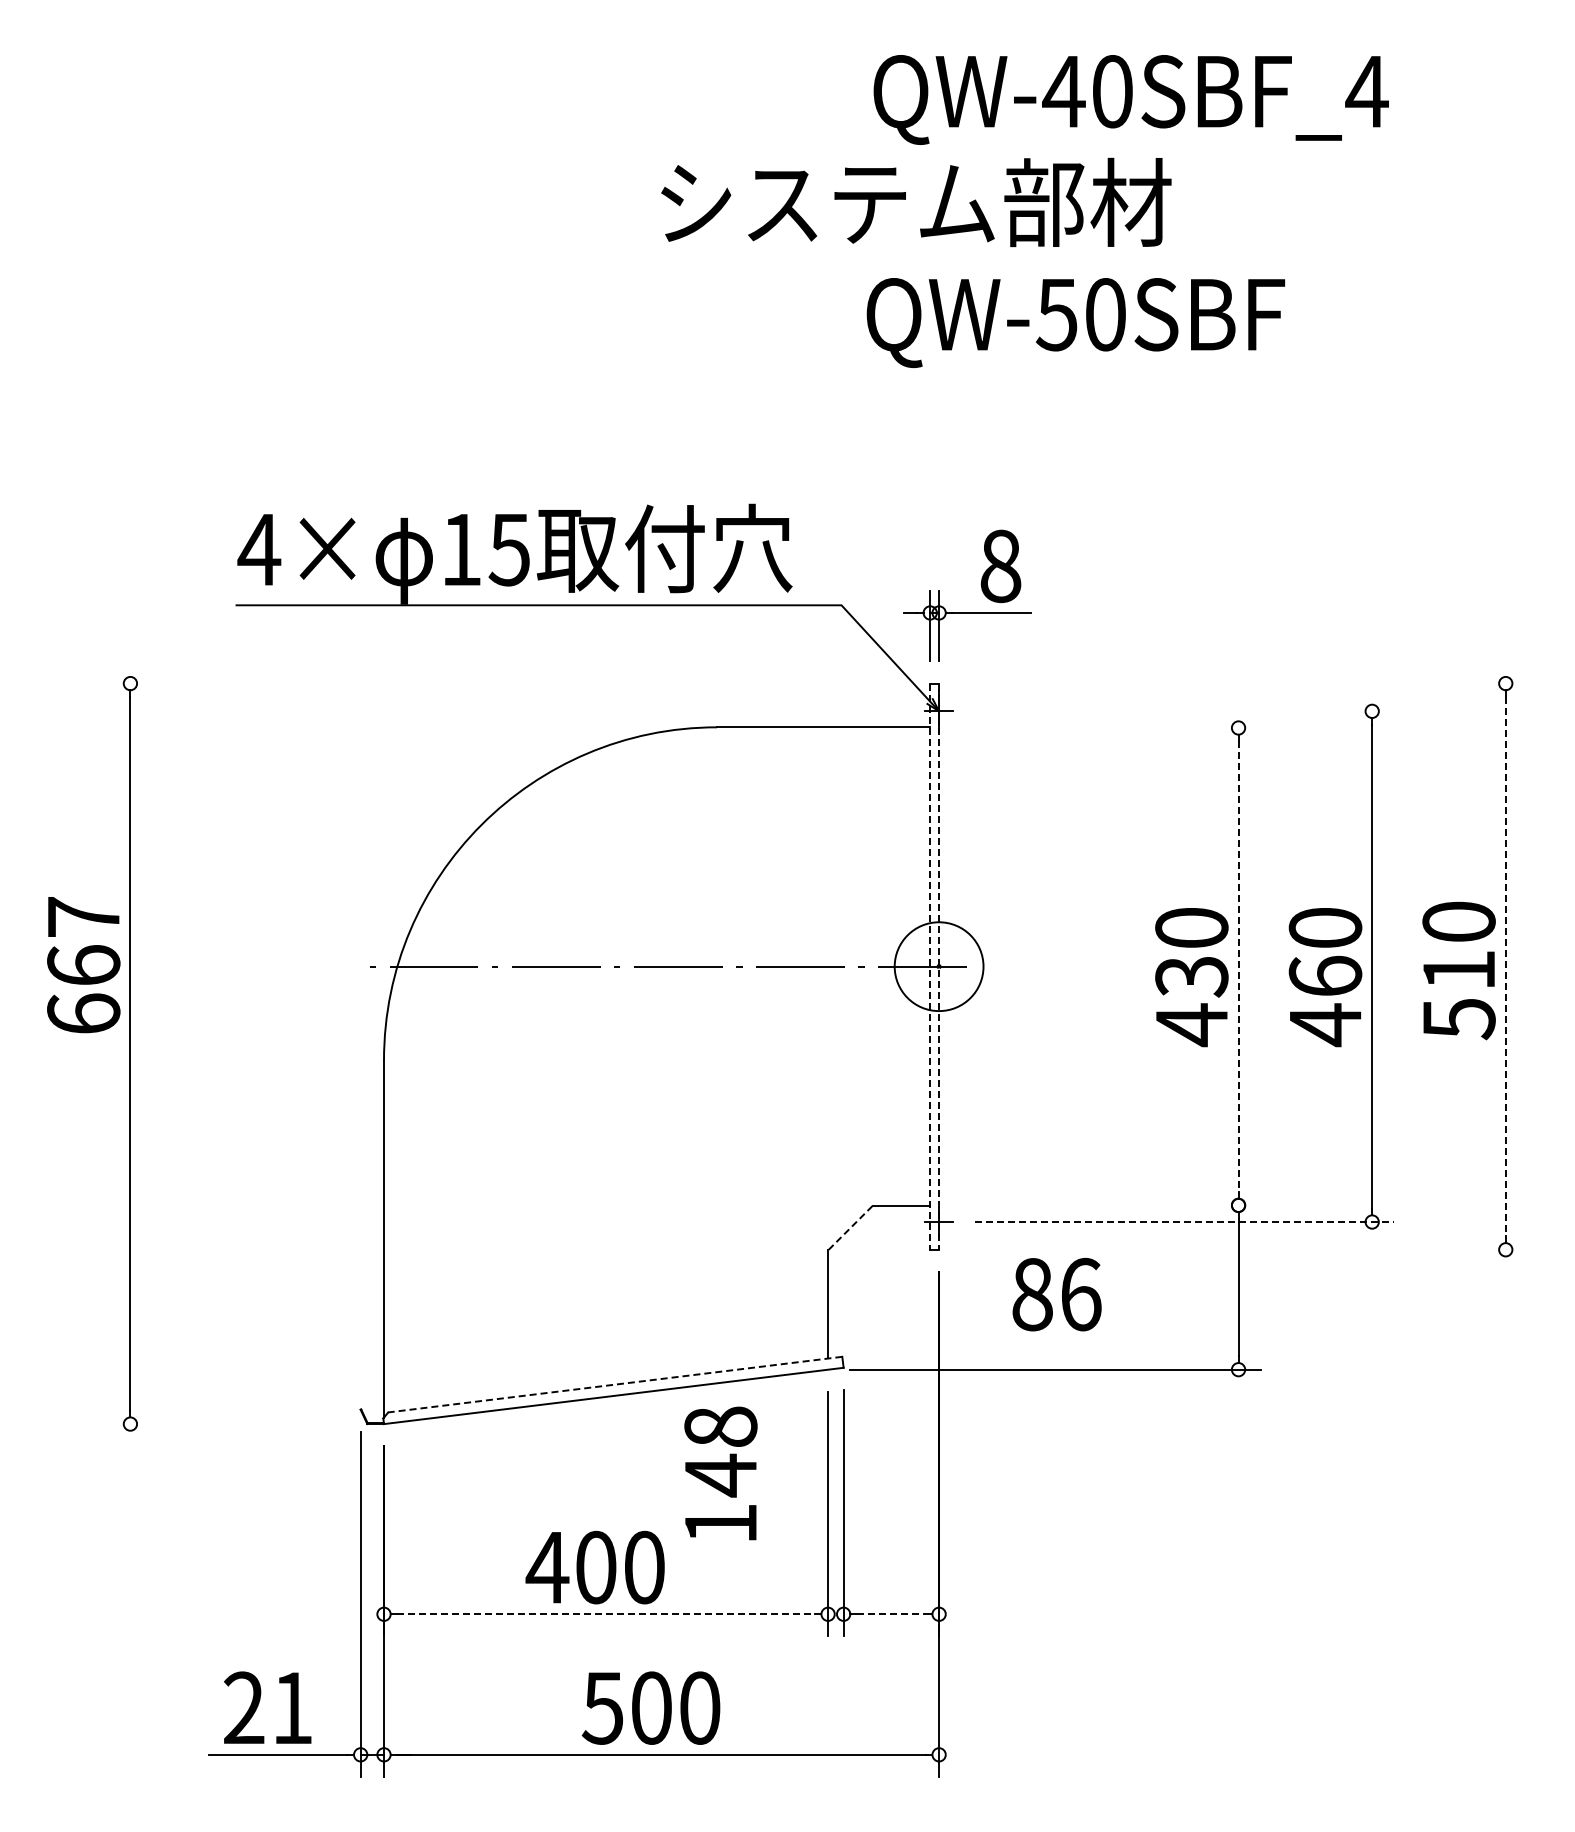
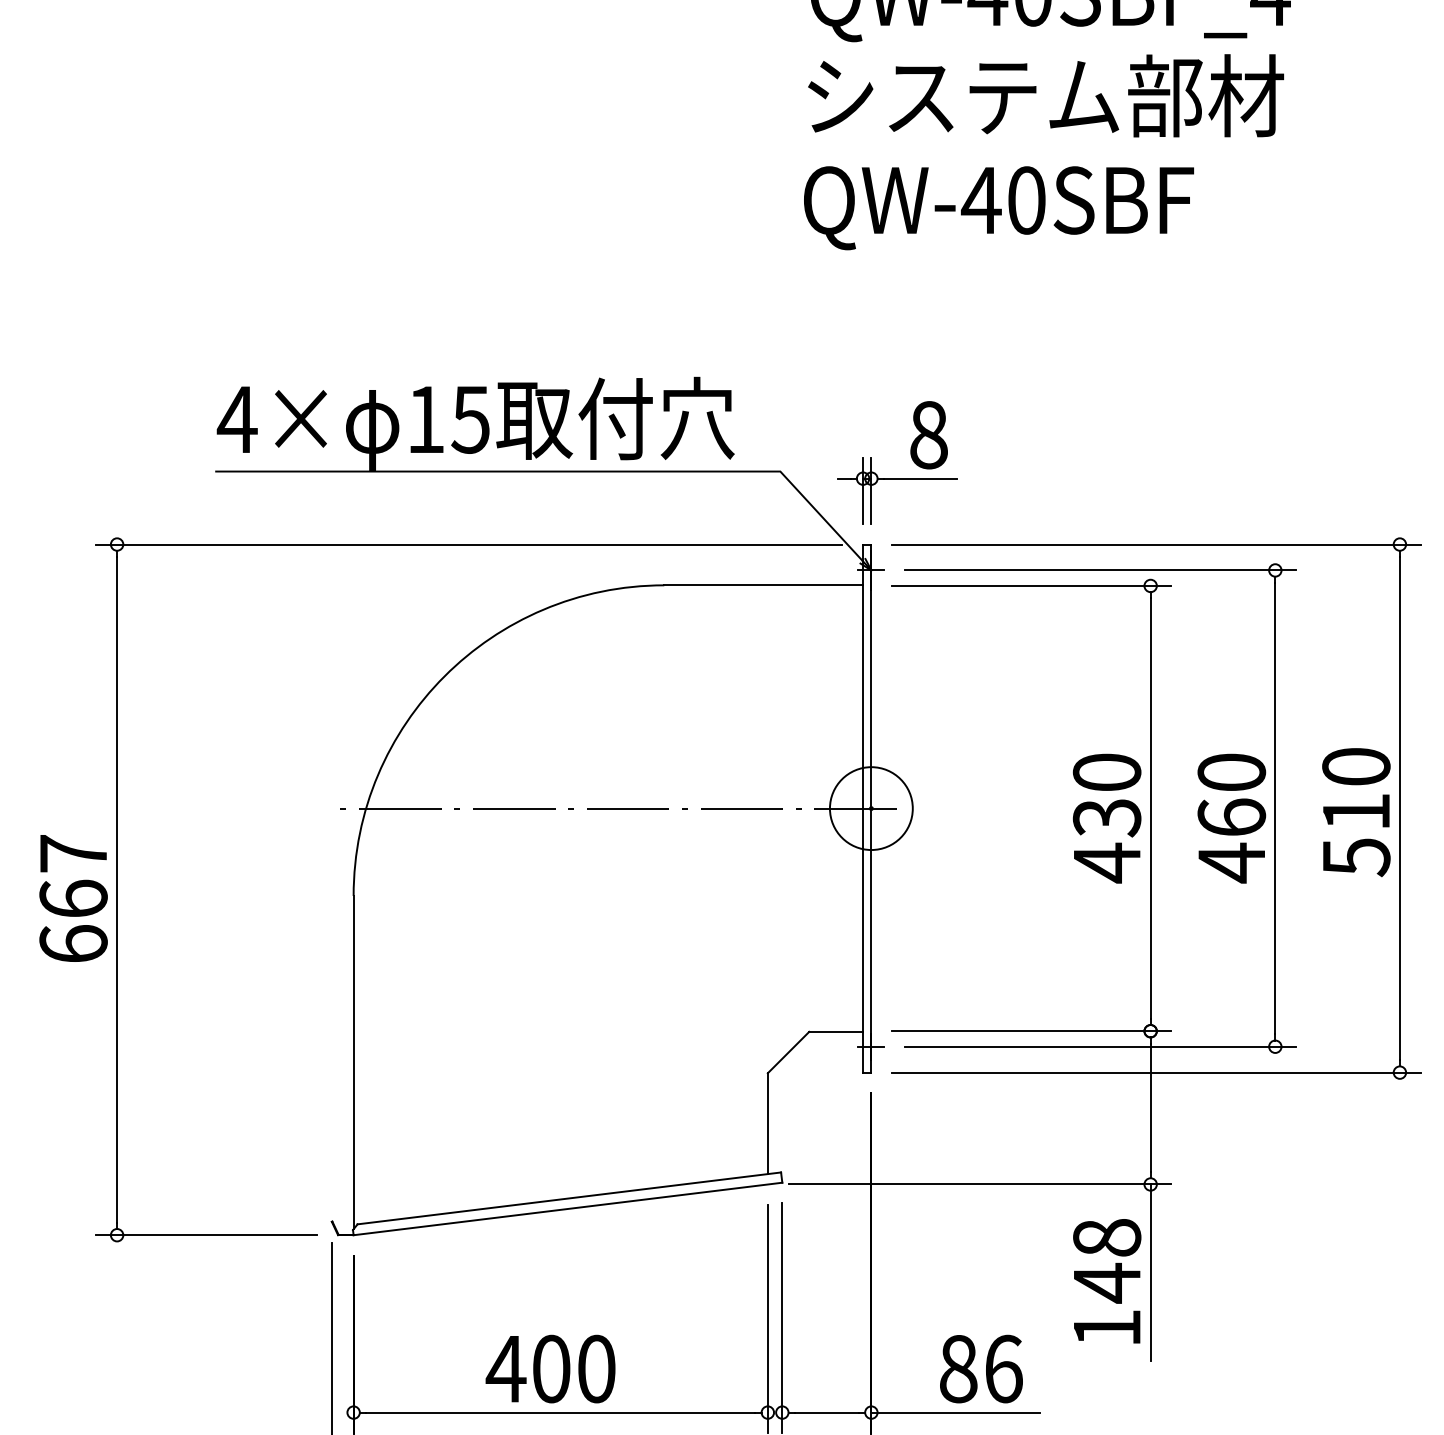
text: (916, 202) -> (1046, 95), moved
text: (1056, 315) -> (980, 201), QW-50SBF -> QW-40SBF
line: (508, 683) -> (469, 544), added
line: (1244, 683) -> (1156, 544), added
line: (1184, 711) -> (1100, 570), added
line: (1110, 727) -> (1031, 585), added
text: (83, 965) -> (73, 898), moved
line: (1505, 966) -> (1399, 808), dashed -> solid
line: (930, 967) -> (863, 809), dashed -> solid
line: (939, 967) -> (871, 809), dashed -> solid
line: (1238, 967) -> (1150, 809), dashed -> solid
line: (1110, 1205) -> (1031, 1031), added
line: (1184, 1222) -> (1100, 1047), dashed -> solid
line: (849, 1228) -> (787, 1052), dashed -> solid
line: (1244, 1249) -> (1156, 1072), added
text: (1056, 1294) -> (980, 1368), moved
line: (615, 1384) -> (569, 1198), dashed -> solid
line: (226, 1424) -> (206, 1235), added
line: (1238, 1463) -> (1150, 1271), added
text: (720, 1473) -> (1106, 1281), moved
line: (606, 1614) -> (561, 1412), dashed -> solid
line: (891, 1614) -> (826, 1412), dashed -> solid
line: (1029, 1614) -> (955, 1412), added

